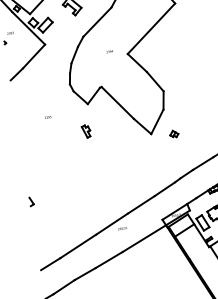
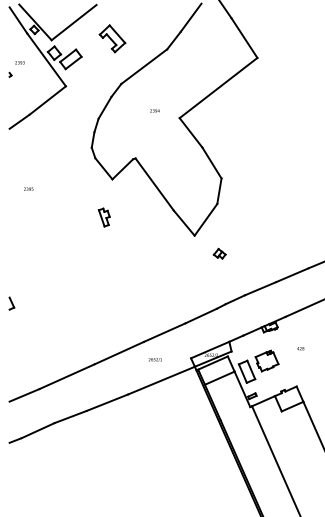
text: (47, 117) -> (28, 188), moved
part: (173, 133) -> (219, 253), moved
text: (122, 228) -> (154, 359), moved

